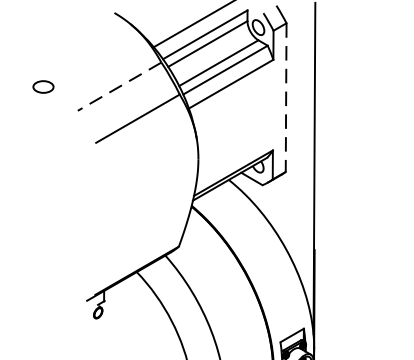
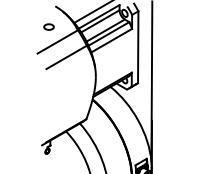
part: (42, 85) -> (48, 26), moved
line: (118, 87) -> (57, 42), dashed -> solid
line: (286, 98) -> (138, 47), dashed -> solid

